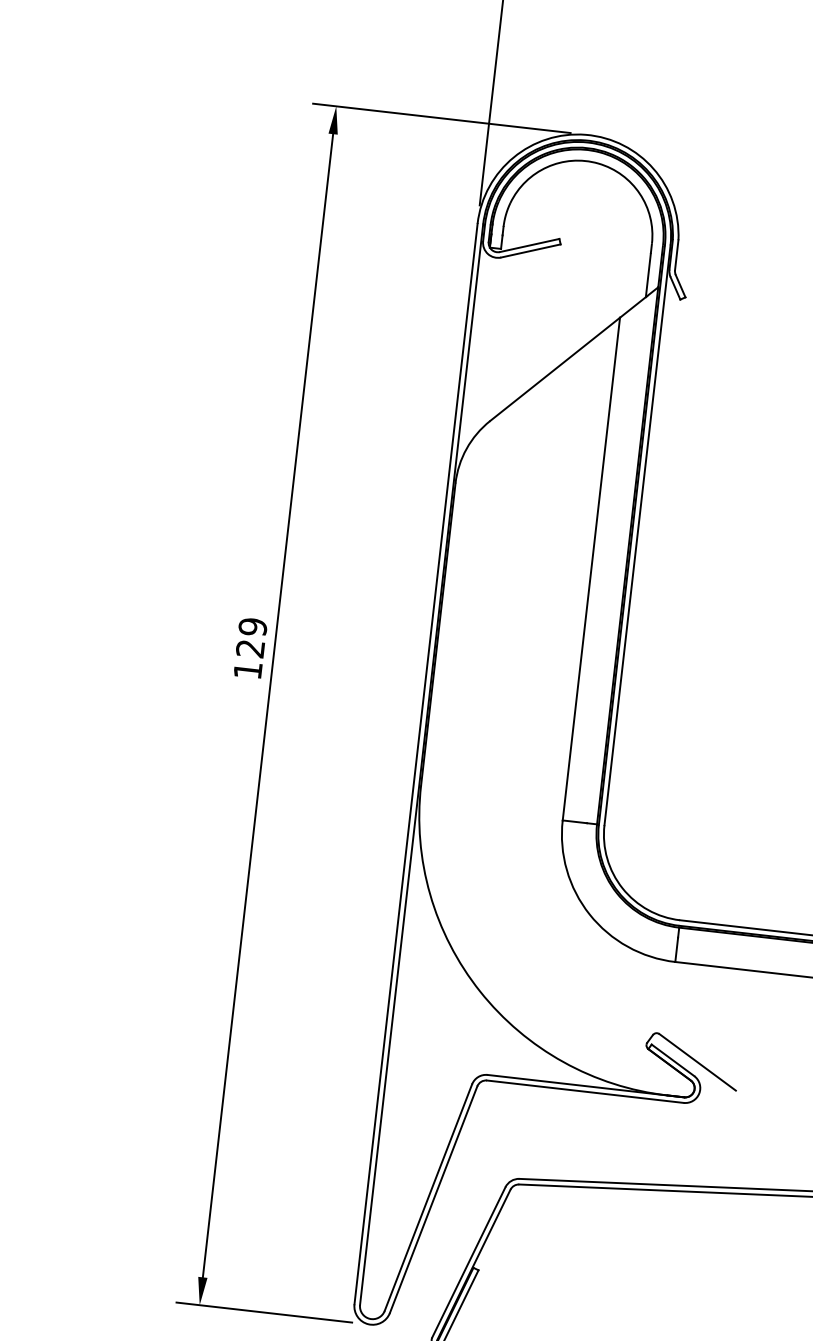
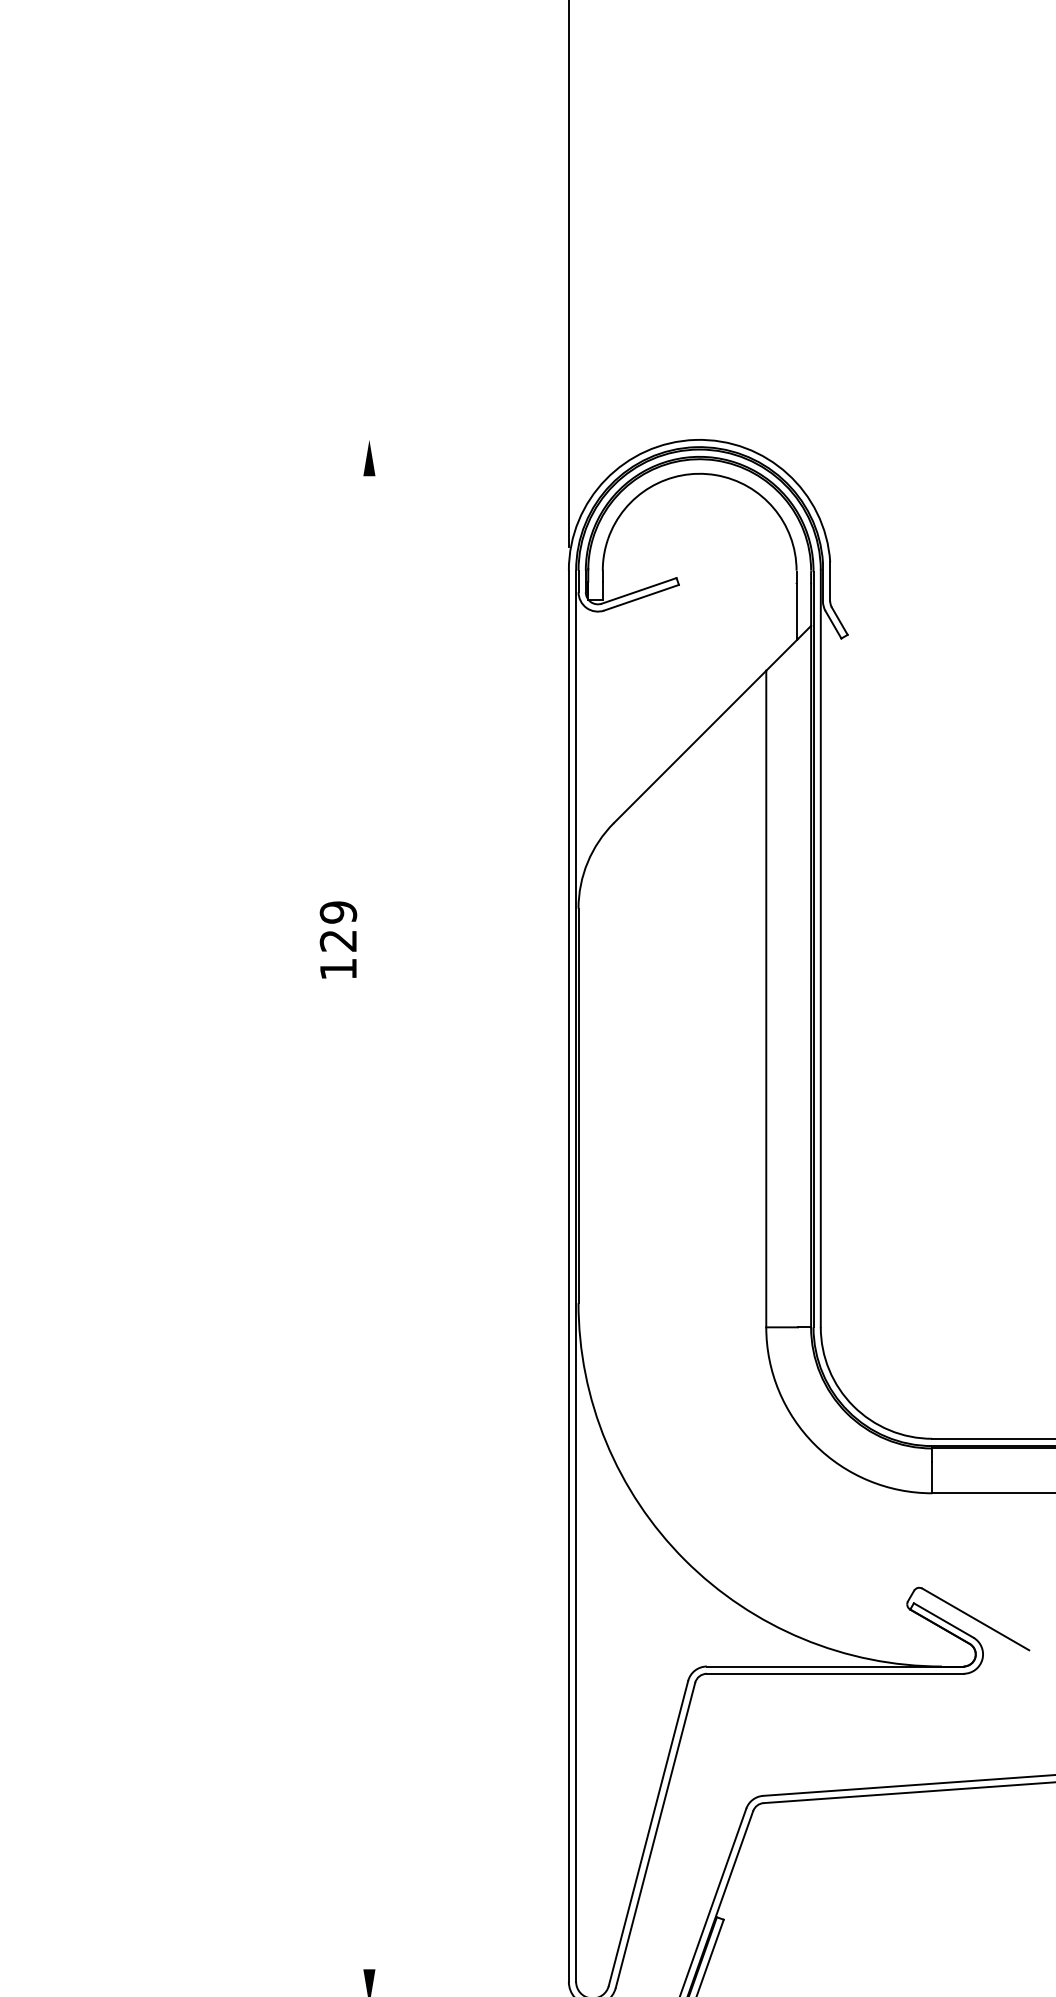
line: (442, 118) -> (507, 439), removed
text: (250, 647) -> (338, 939), moved
line: (268, 705) -> (369, 1222), removed

